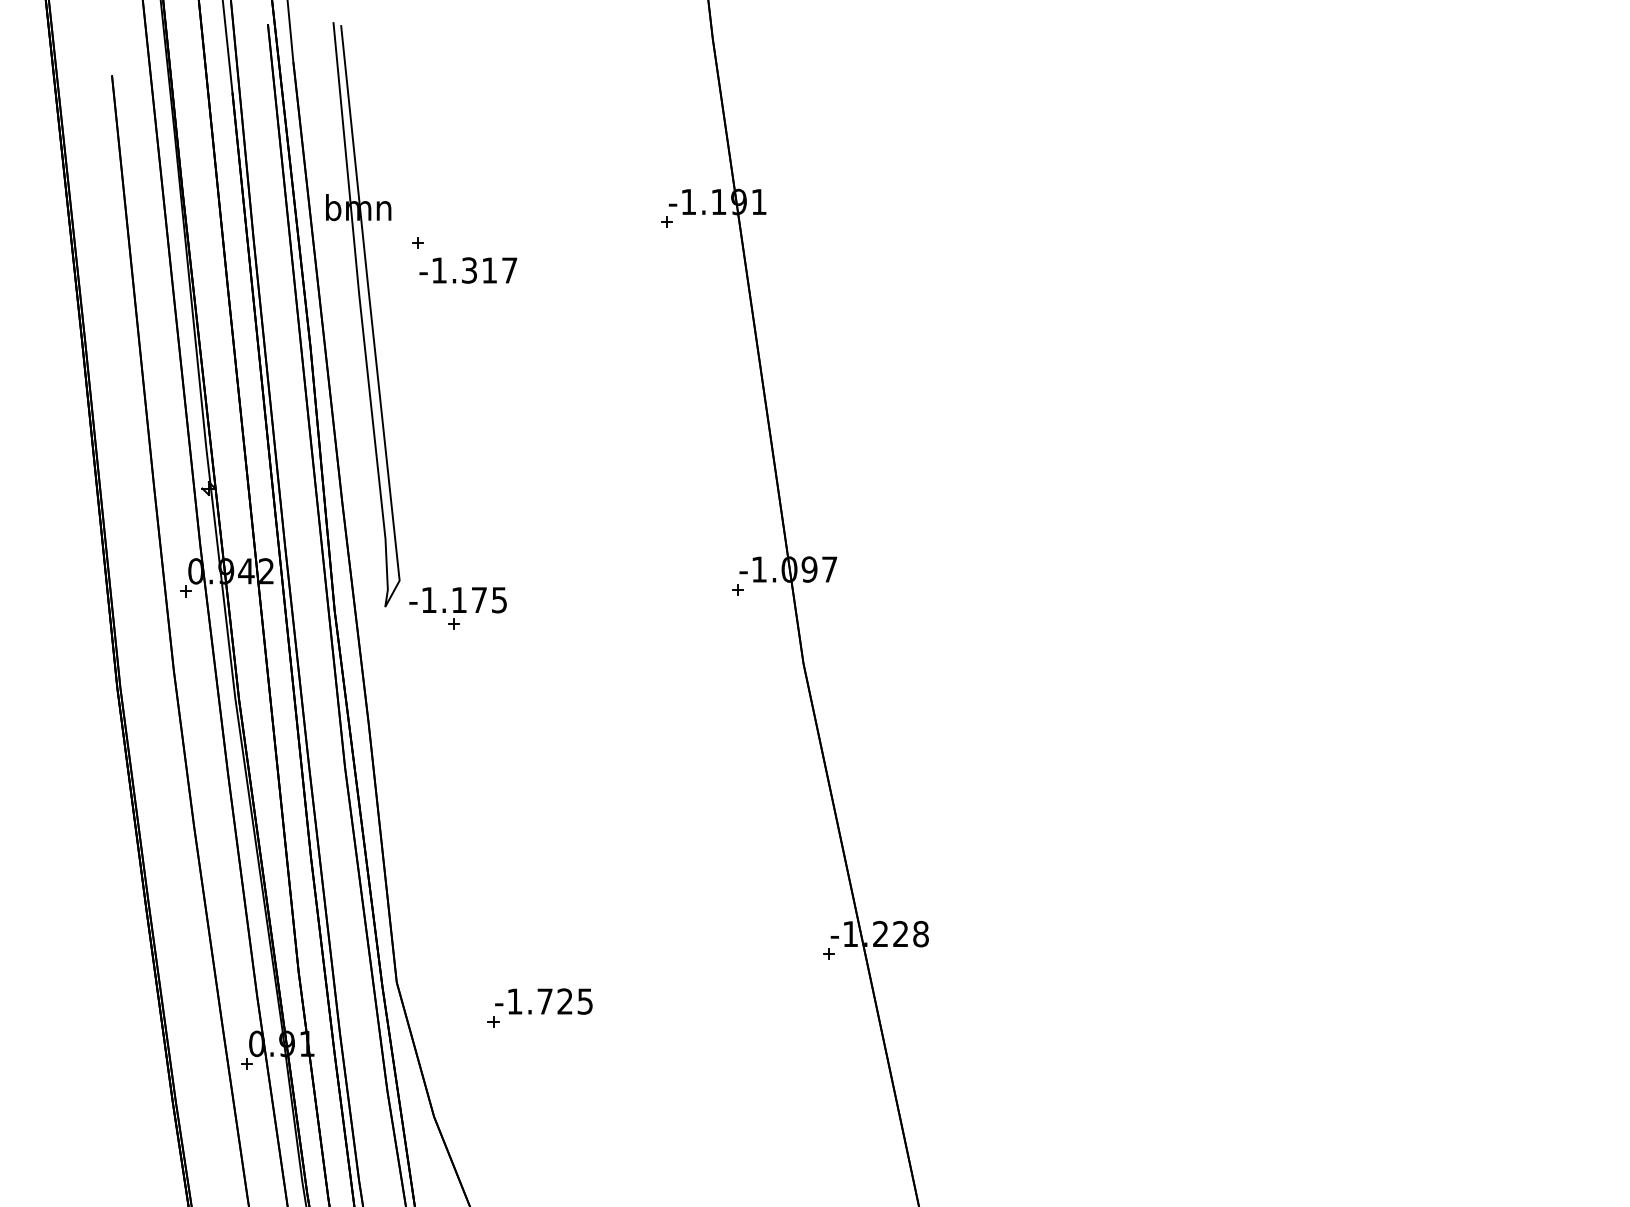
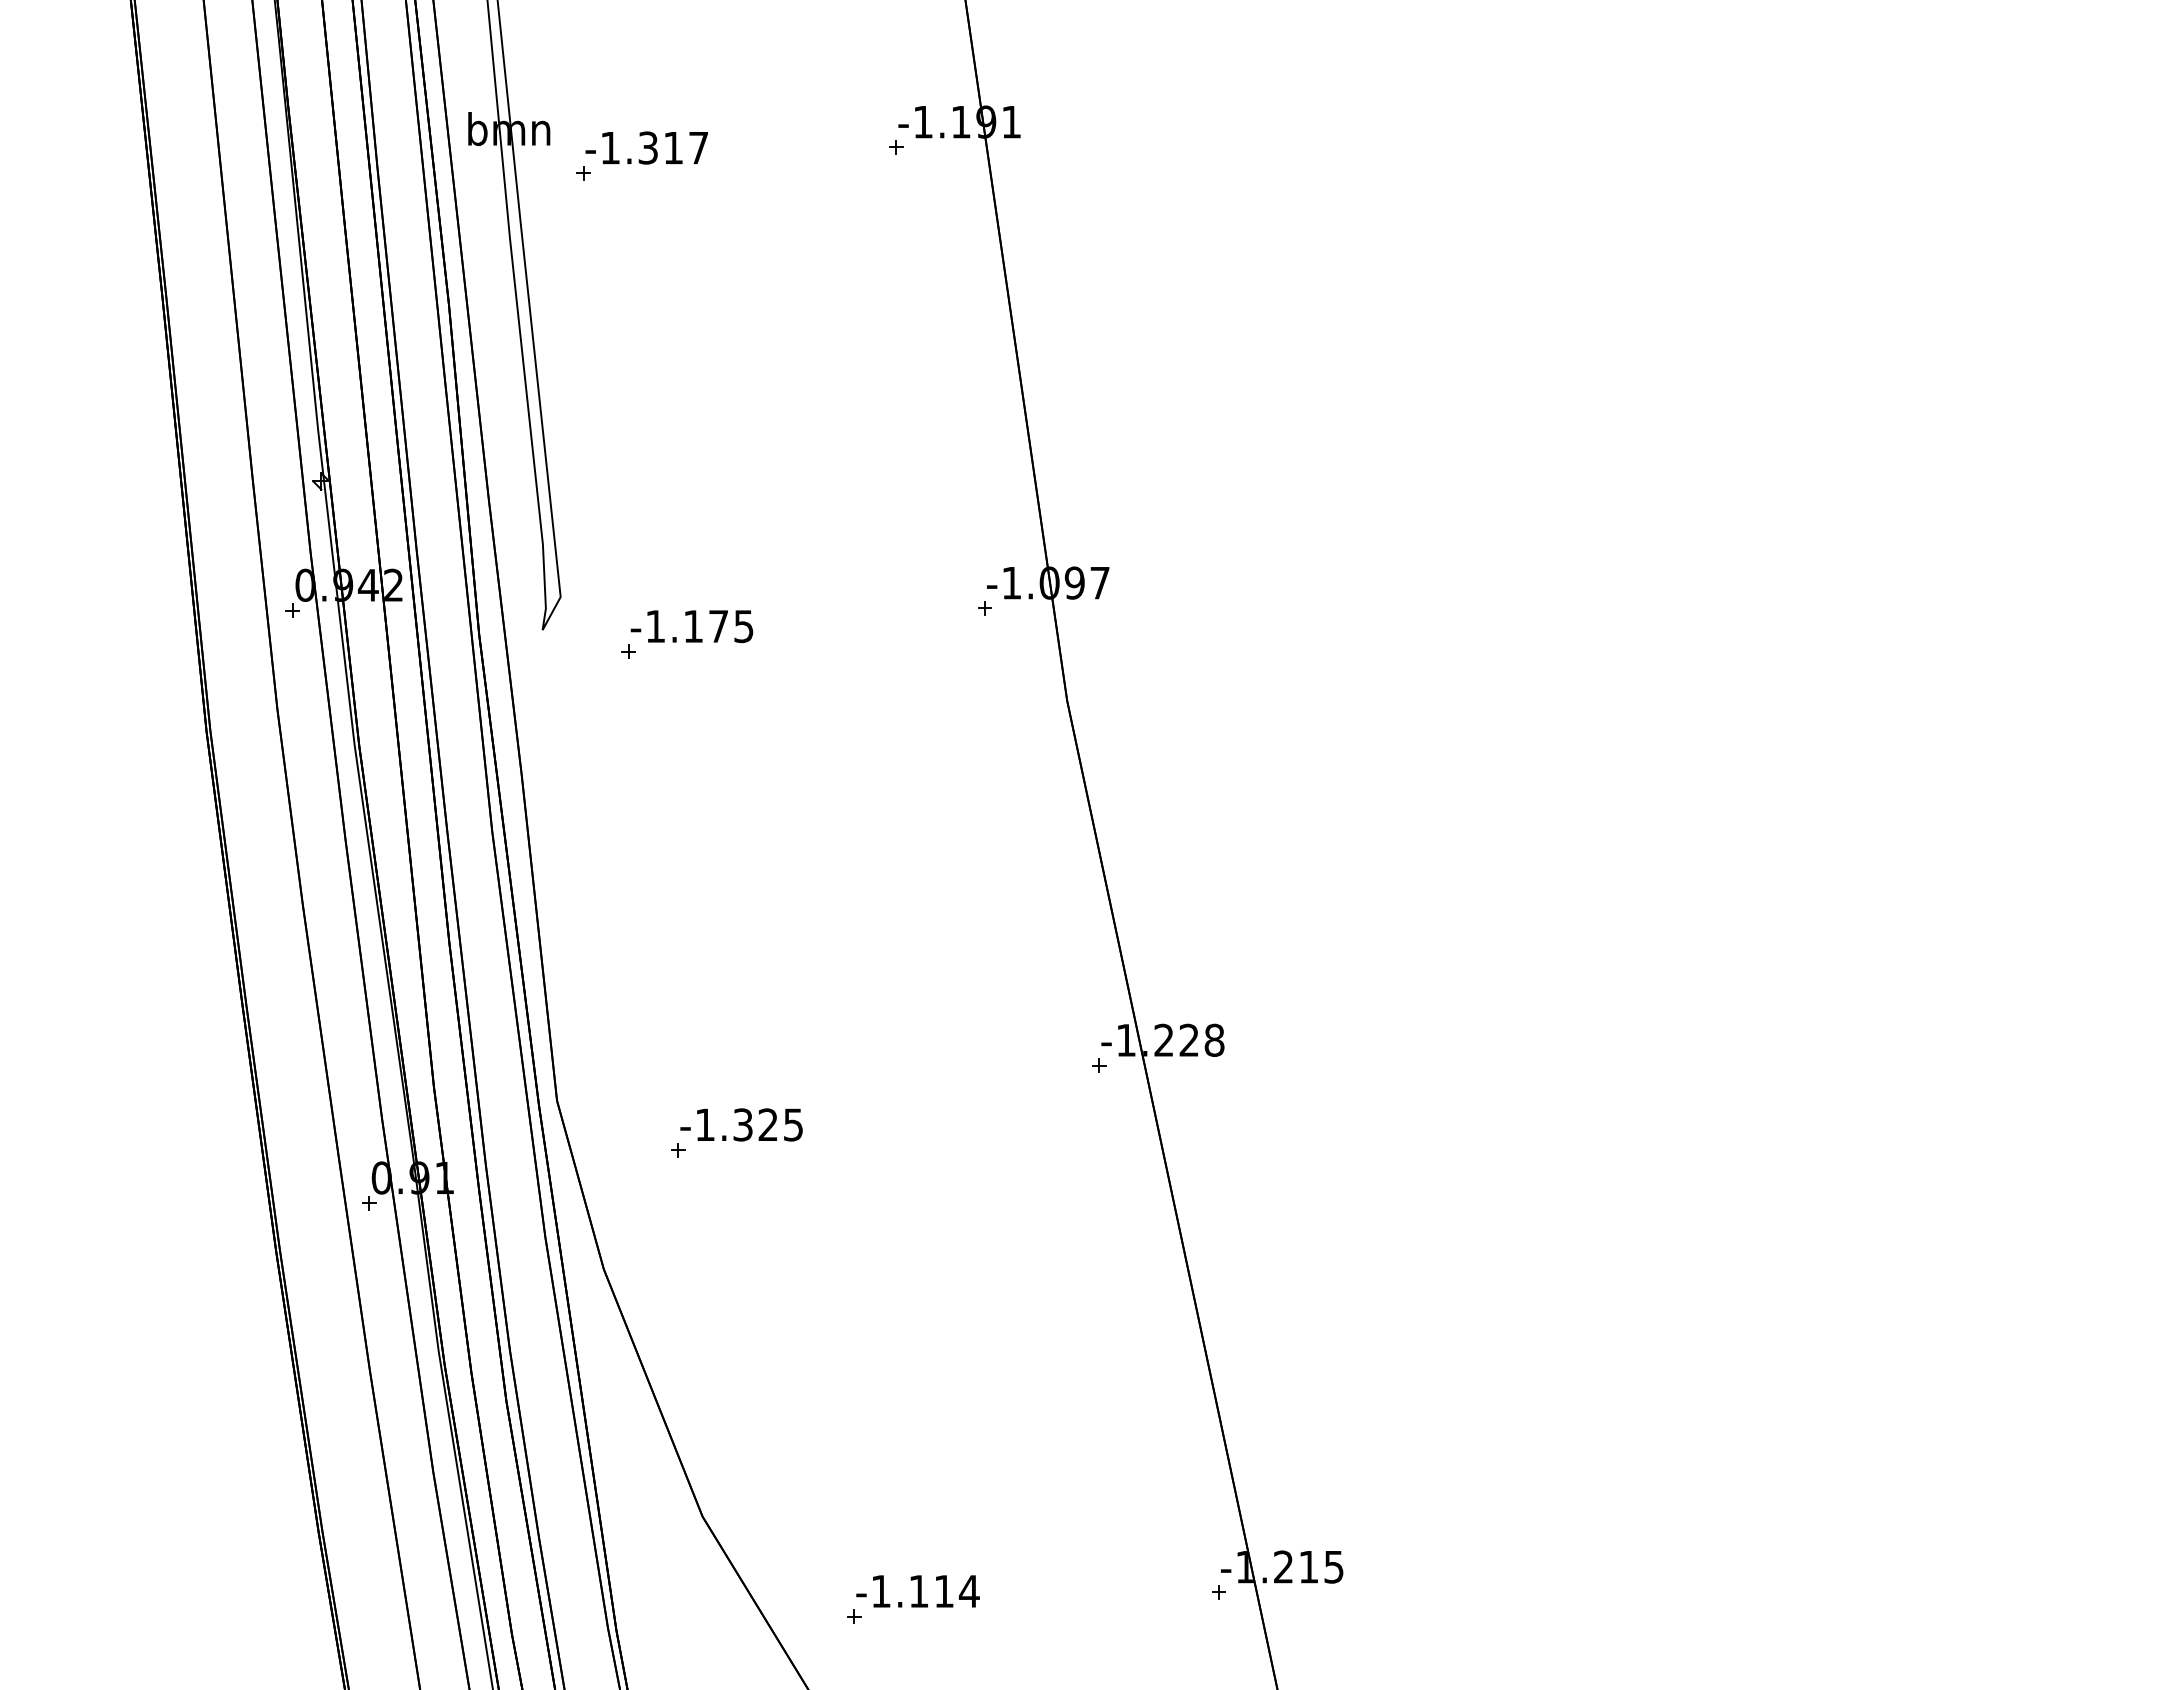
text: (468, 270) -> (646, 147), moved
text: (457, 600) -> (691, 626), moved
text: (544, 1001) -> (742, 1124), -1.725 -> -1.325

